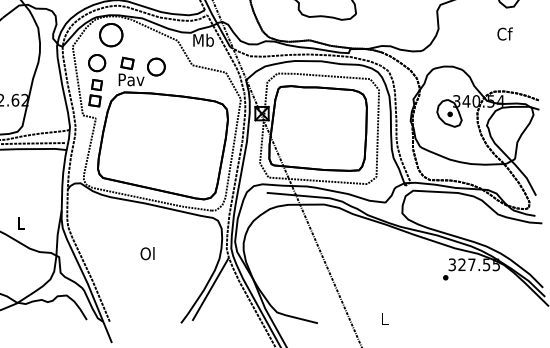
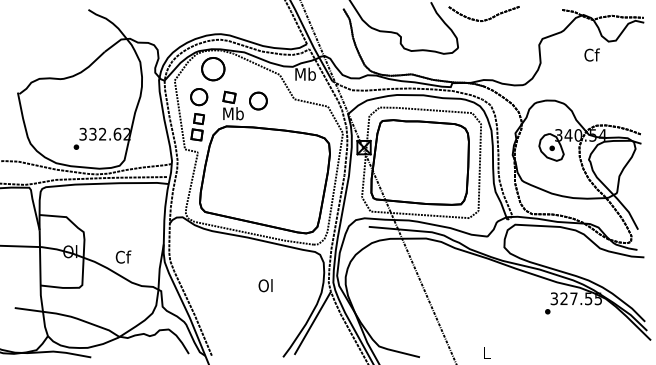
text: (504, 33) -> (591, 54), moved
text: (131, 79) -> (233, 113), Pav -> Mb
text: (21, 222) -> (123, 256), L -> Cf
text: (147, 253) -> (265, 285), moved

